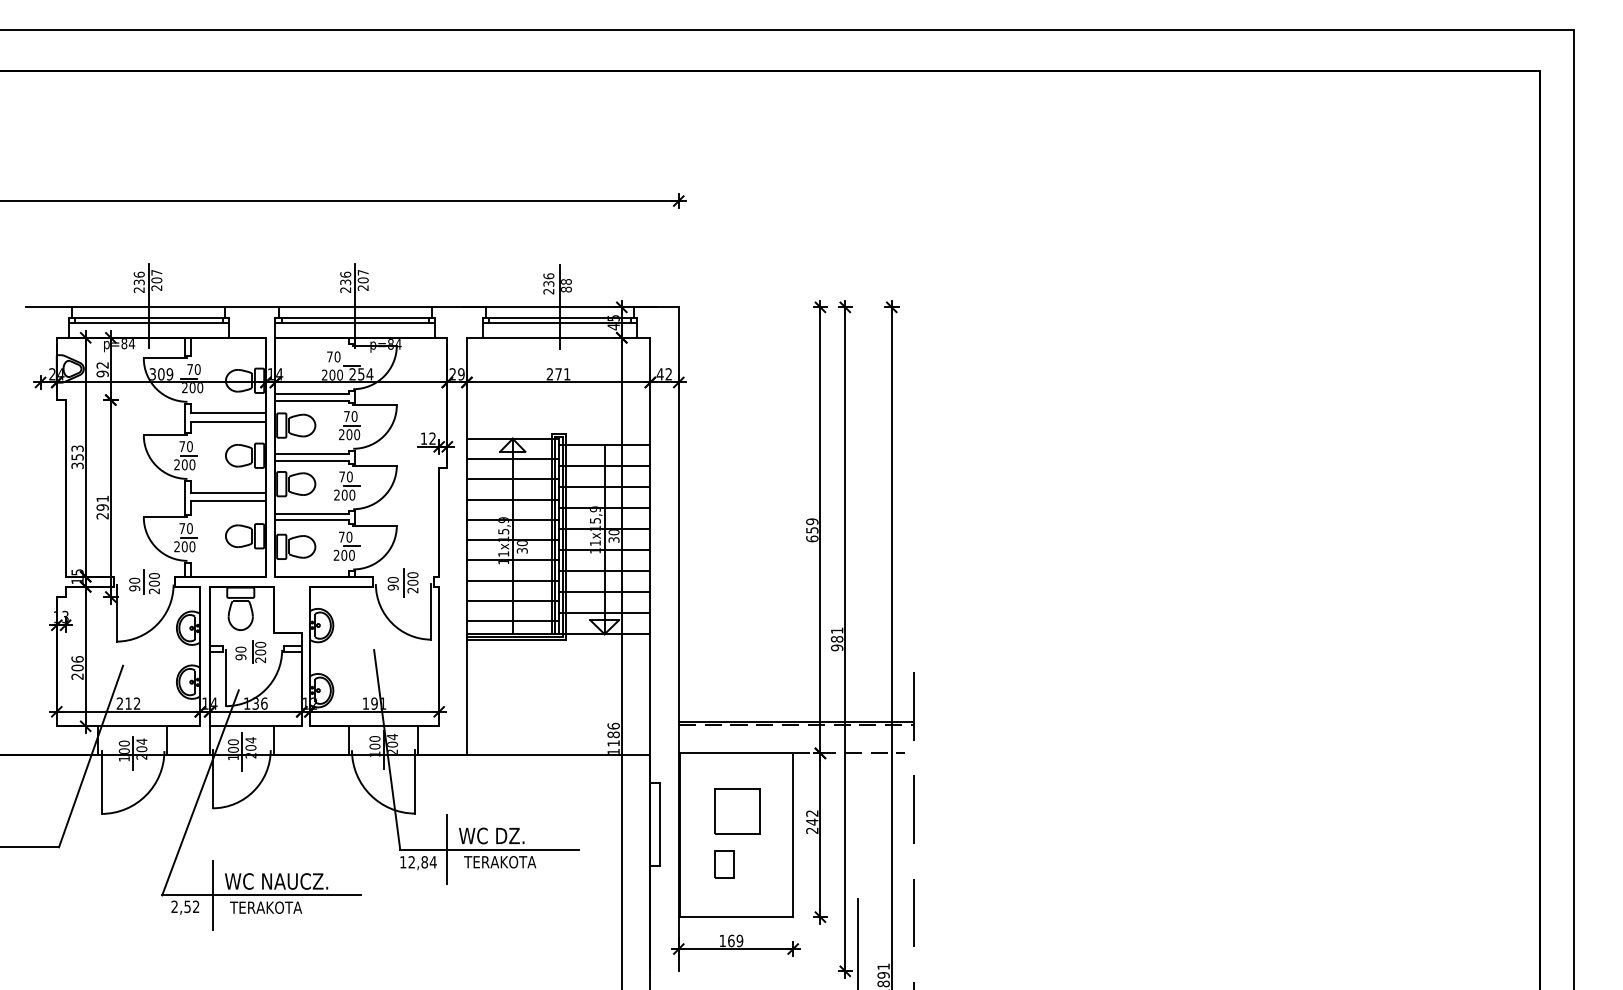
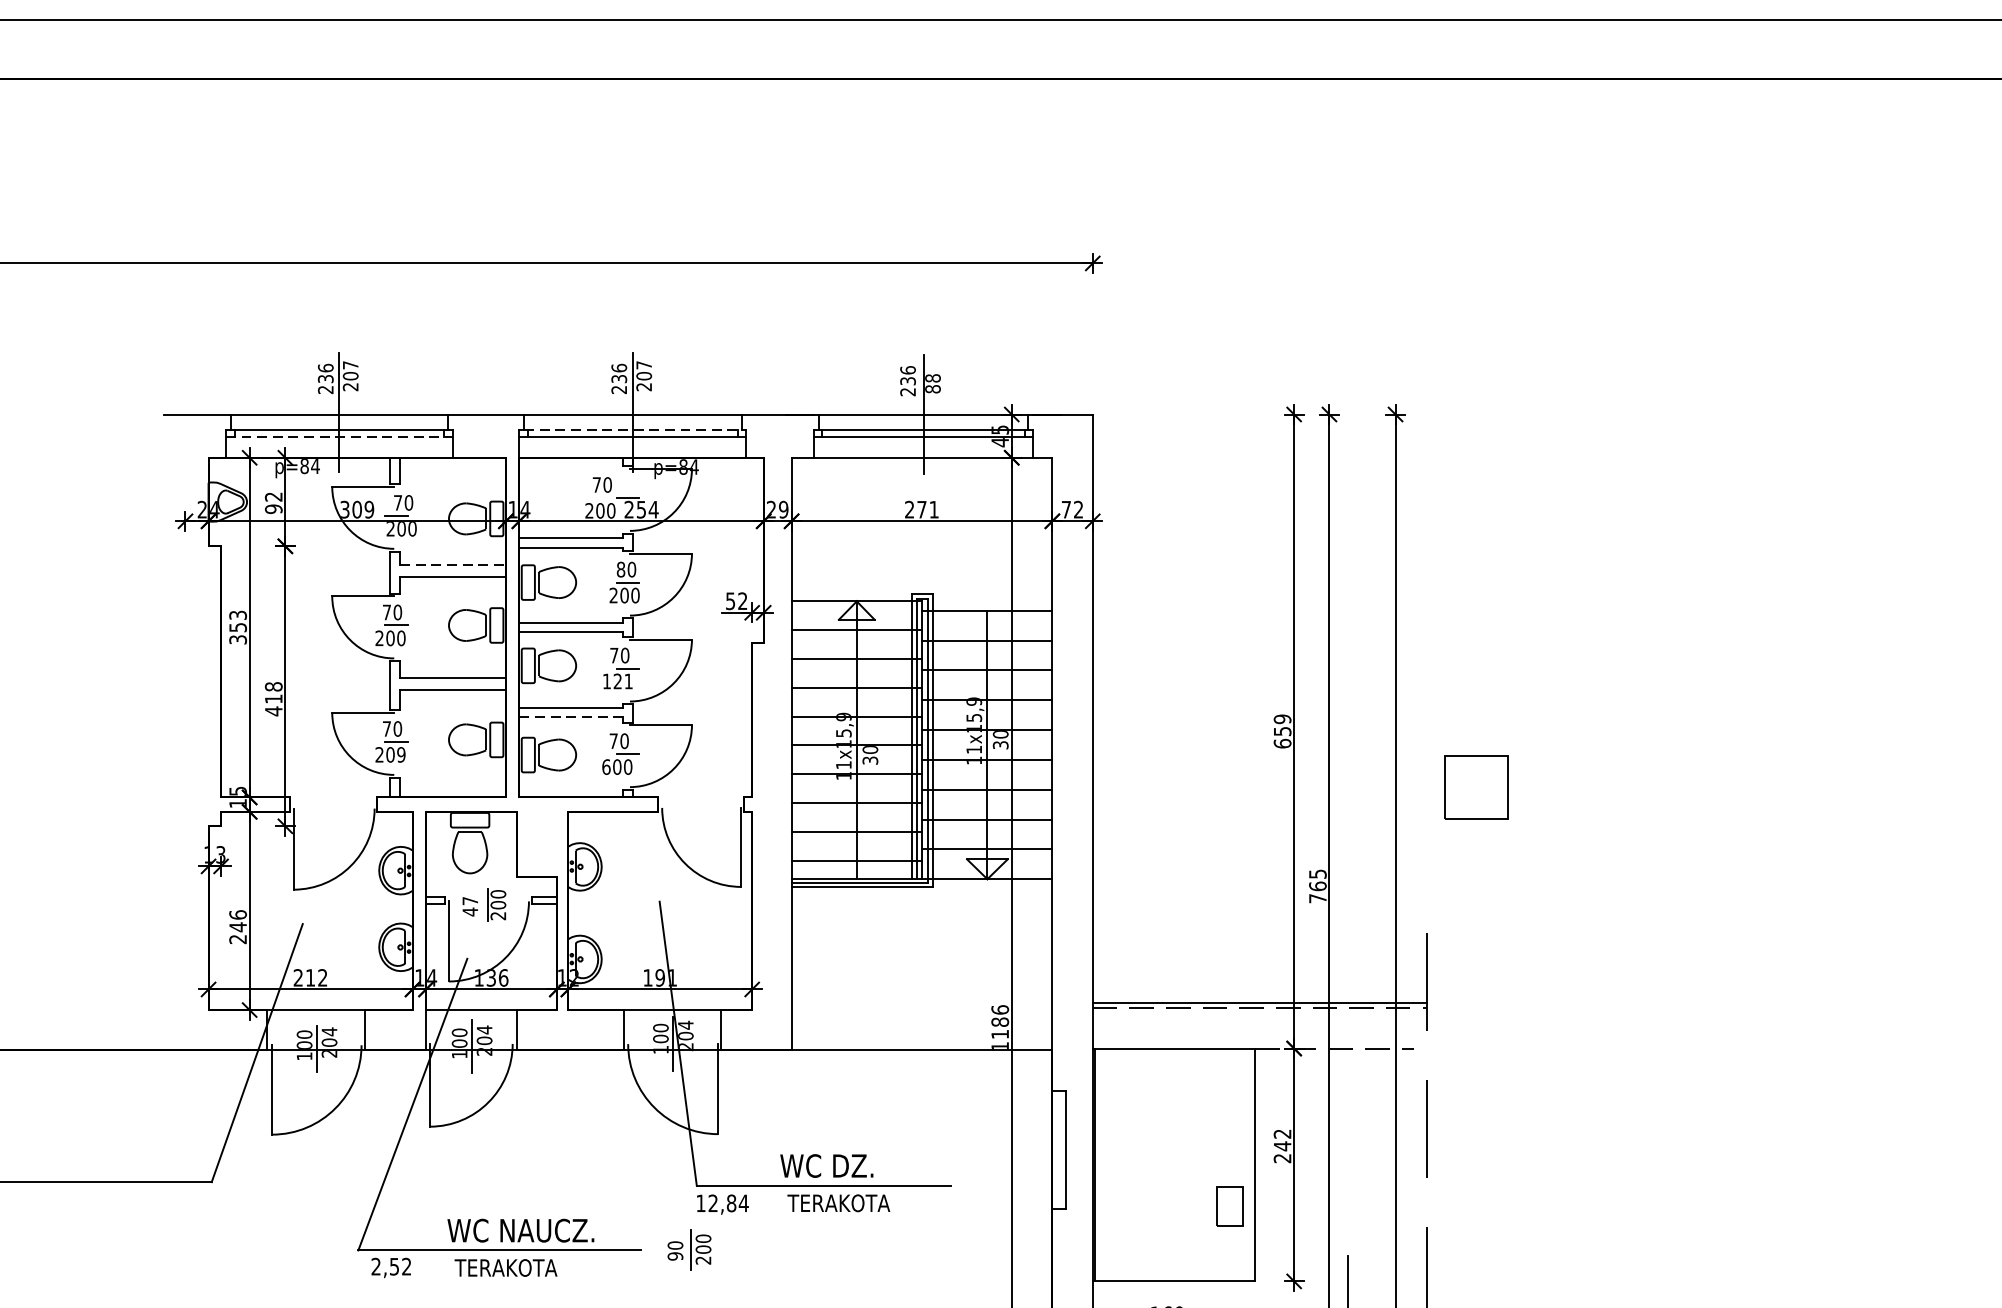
line: (355, 318) -> (633, 430), solid -> dashed
line: (148, 322) -> (338, 436), solid -> dashed
text: (659, 374) -> (1065, 509), 42 -> 72
line: (229, 413) -> (454, 565), solid -> dashed
text: (346, 416) -> (620, 569), 70 -> 80
text: (423, 438) -> (729, 600), 12 -> 52
text: (344, 494) -> (617, 680), 200 -> 121
text: (102, 507) -> (273, 699), 291 -> 418
line: (311, 520) -> (570, 717), solid -> dashed
text: (192, 546) -> (401, 754), 200 -> 209
text: (336, 554) -> (606, 765), 200 -> 600
part: (144, 581) -> (333, 804), removed
part: (402, 582) -> (688, 1249), moved
text: (837, 639) -> (1318, 886), 981 -> 765
text: (240, 653) -> (469, 906), 90 -> 47
text: (77, 667) -> (237, 926), 206 -> 246
part: (737, 811) -> (1476, 787), moved
line: (446, 849) -> (762, 1185), removed
part: (724, 864) -> (1230, 1206), moved
line: (212, 894) -> (429, 1249), removed

